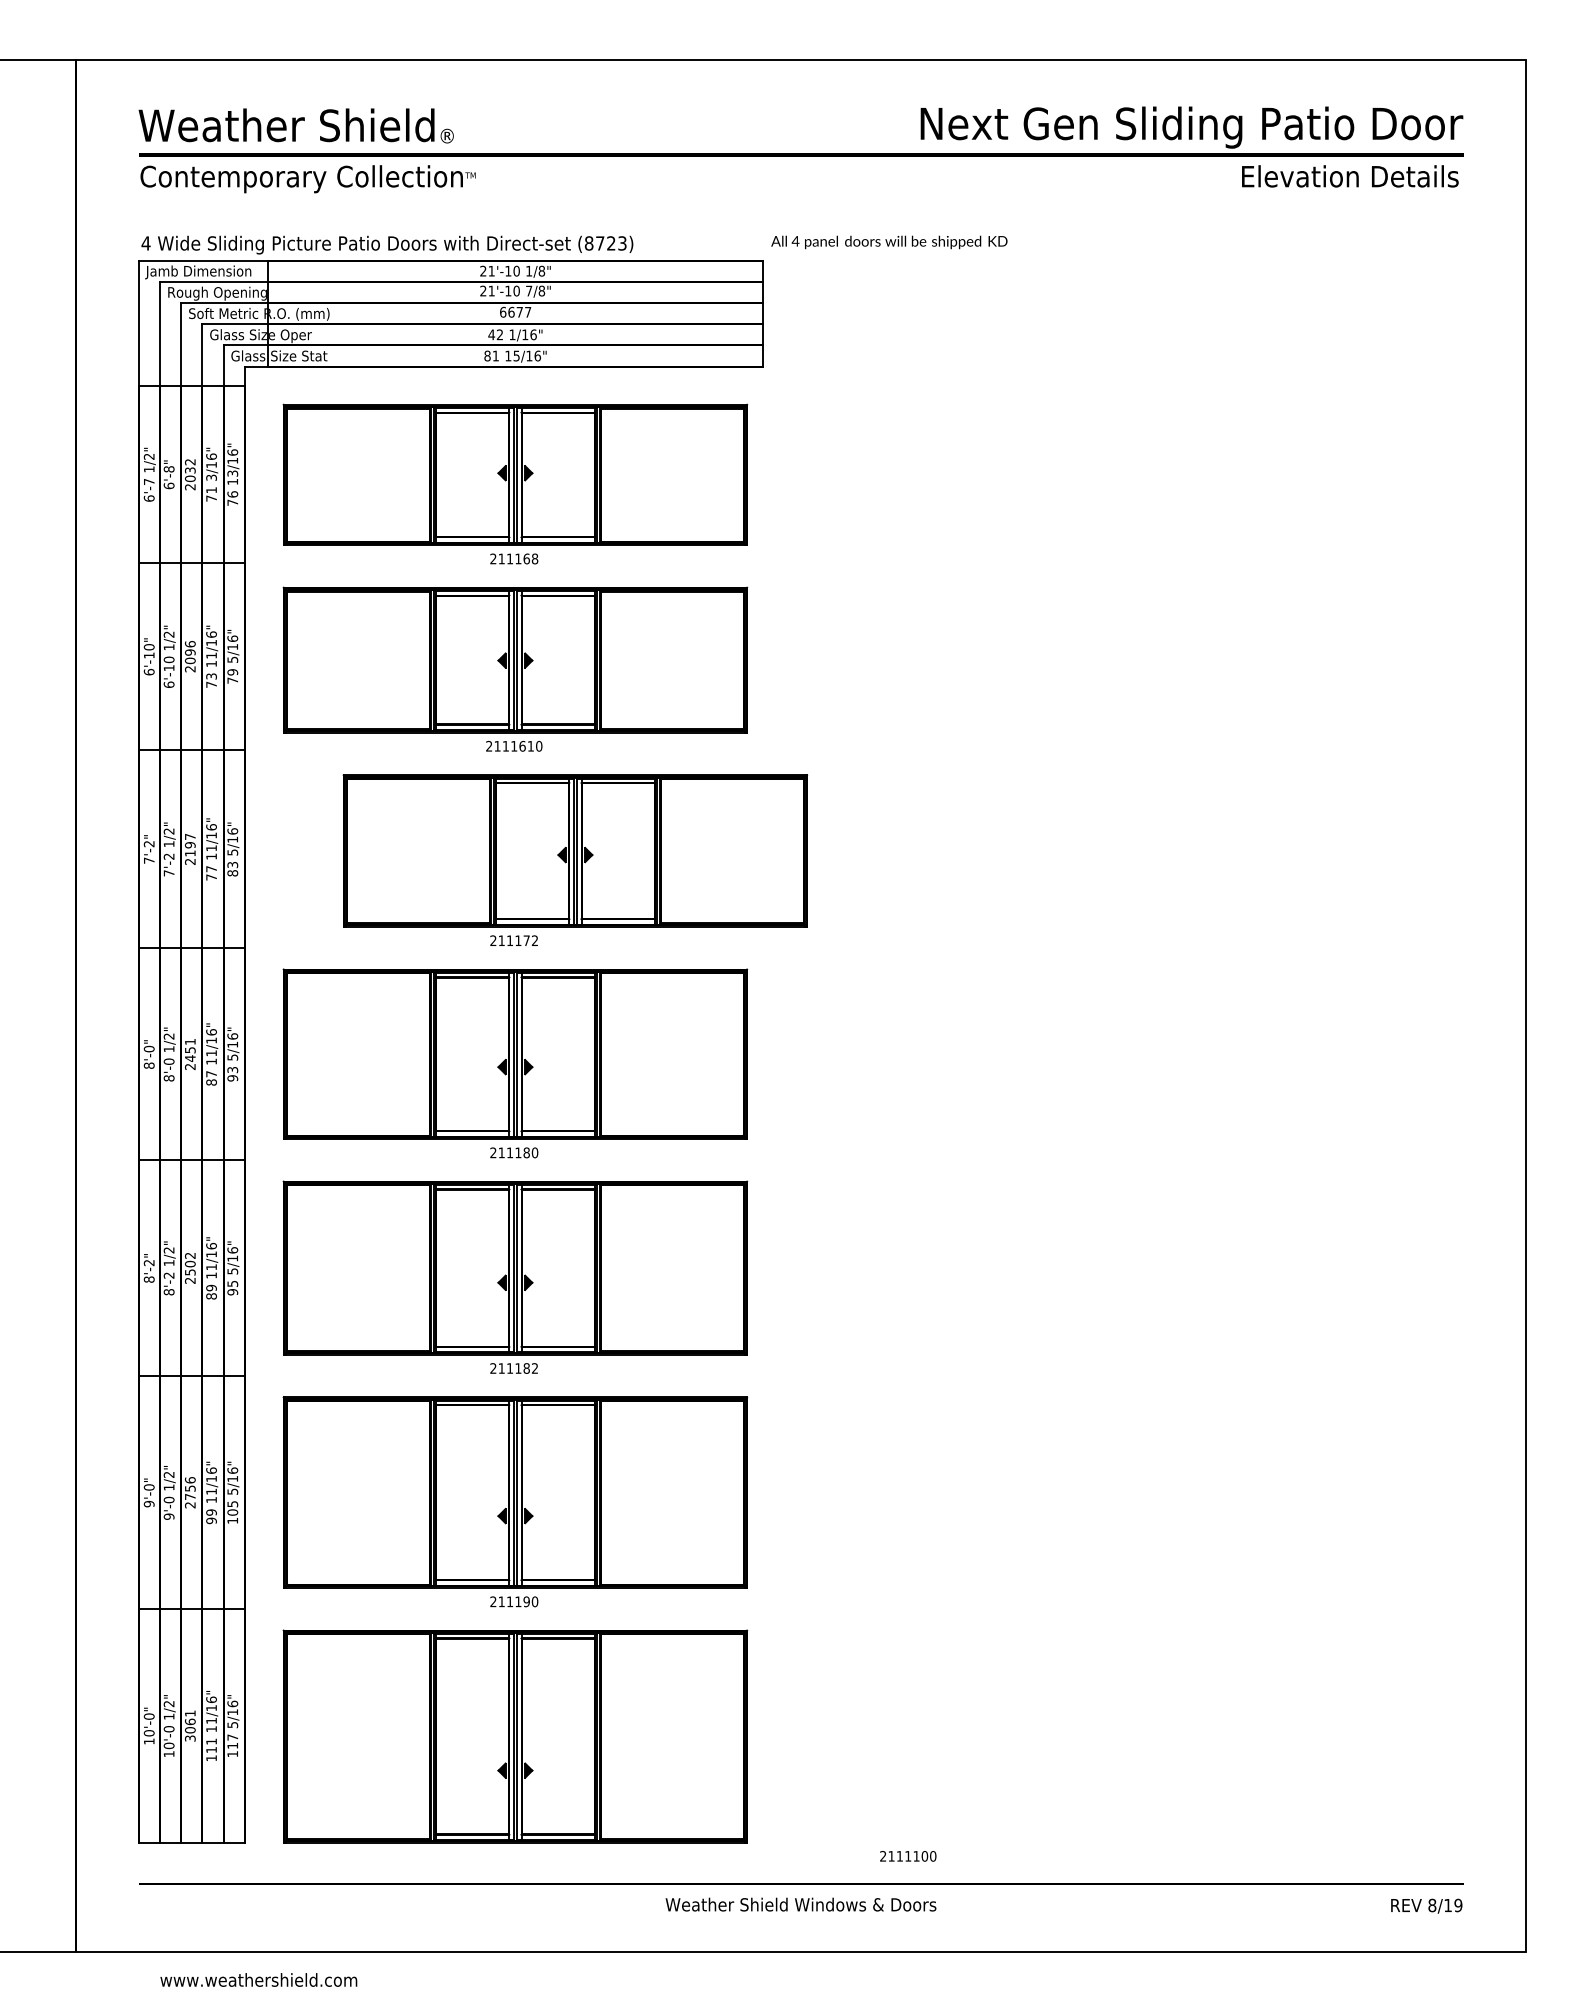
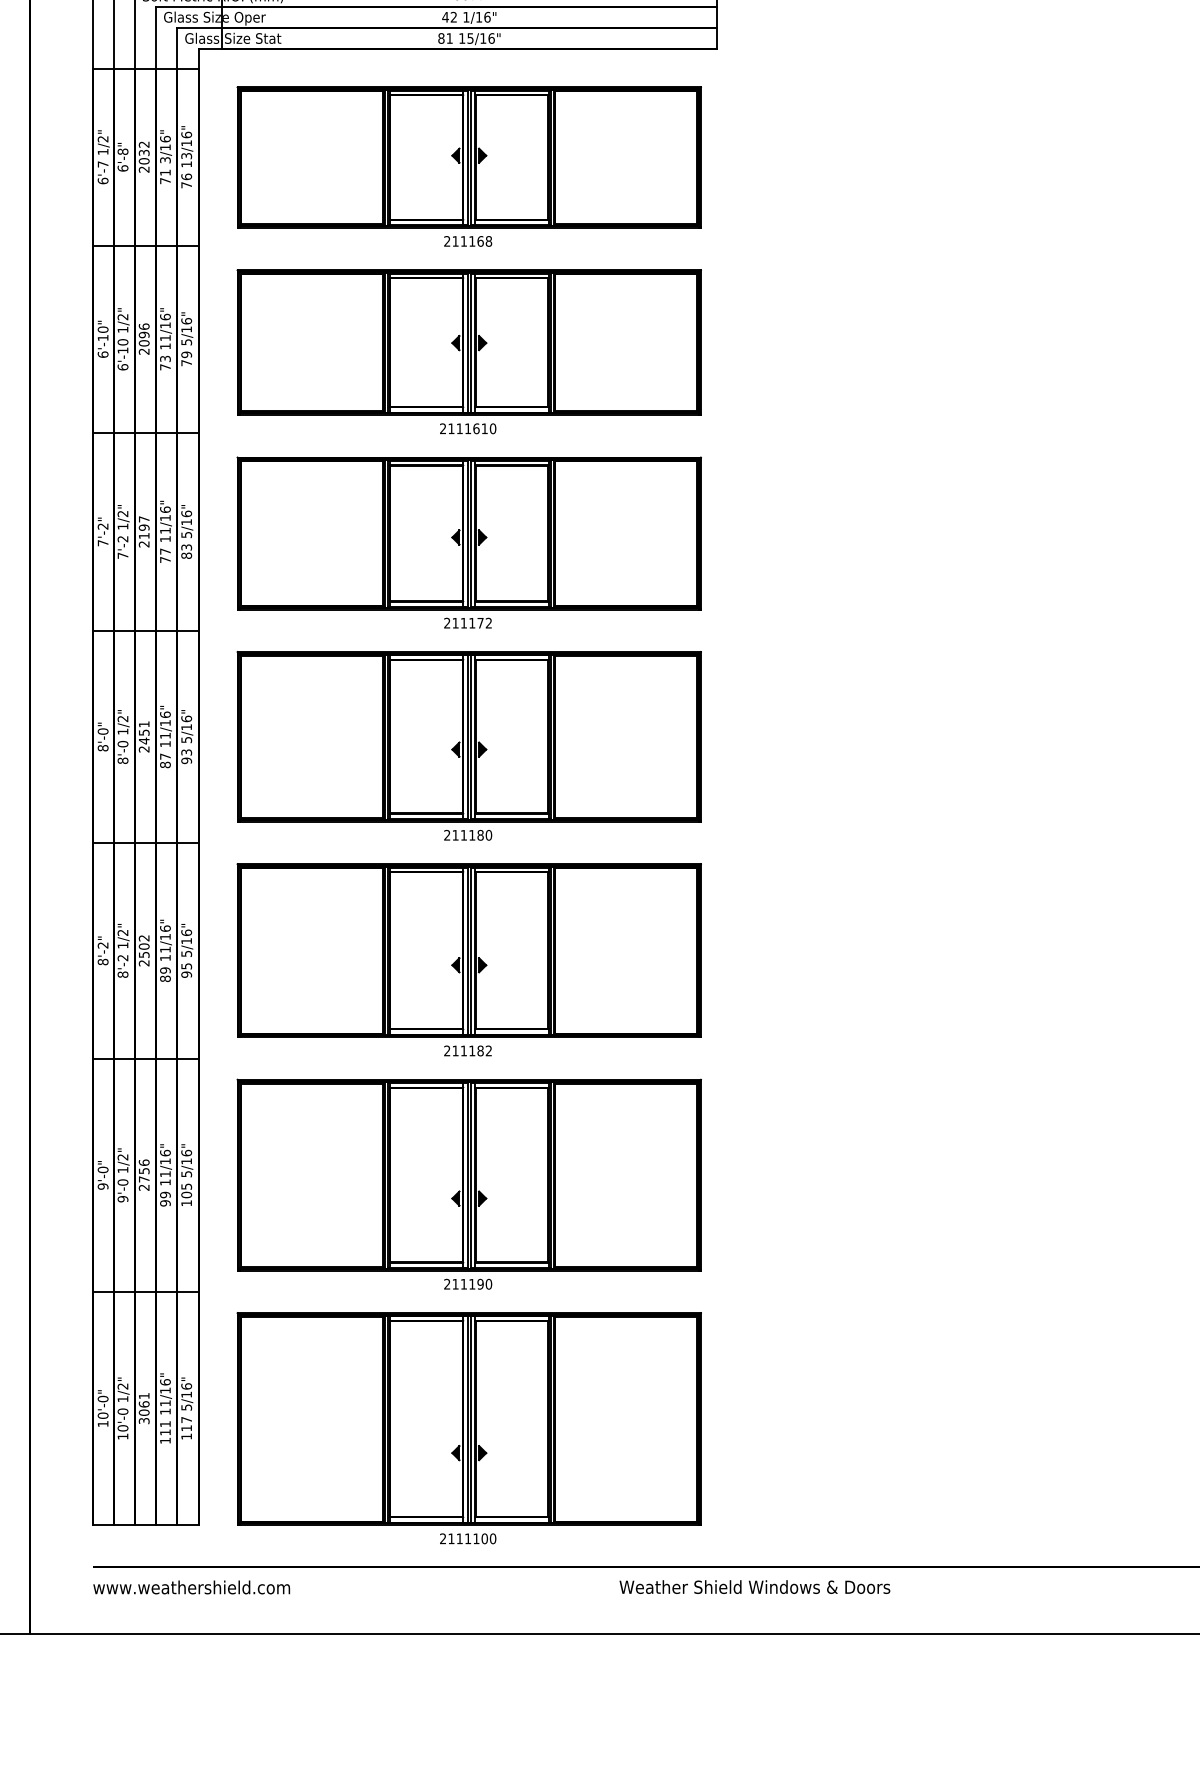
part: (575, 850) -> (469, 532), moved
text: (908, 1856) -> (468, 1538), moved
text: (258, 1979) -> (191, 1586), moved

